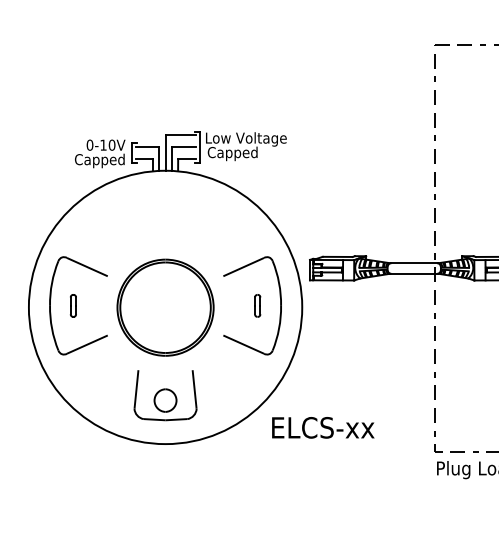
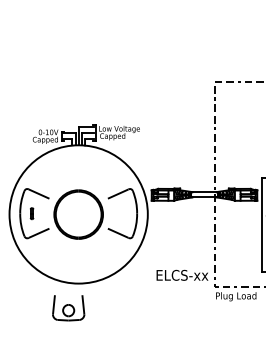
part: (258, 305) -> (125, 213), removed
part: (165, 396) -> (68, 308), moved
text: (323, 426) -> (182, 274), moved

